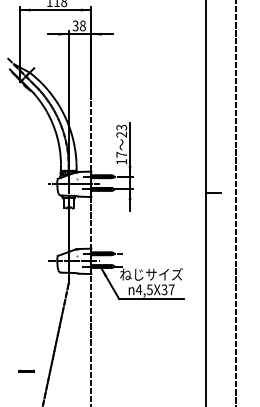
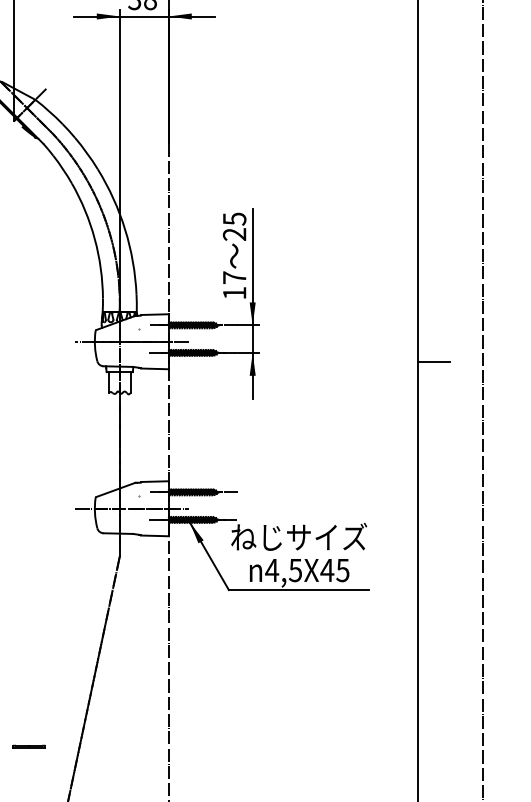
text: (121, 127) -> (234, 218), 23 -> 25
text: (167, 289) -> (333, 569), 4,5X37 -> 4,5X45

